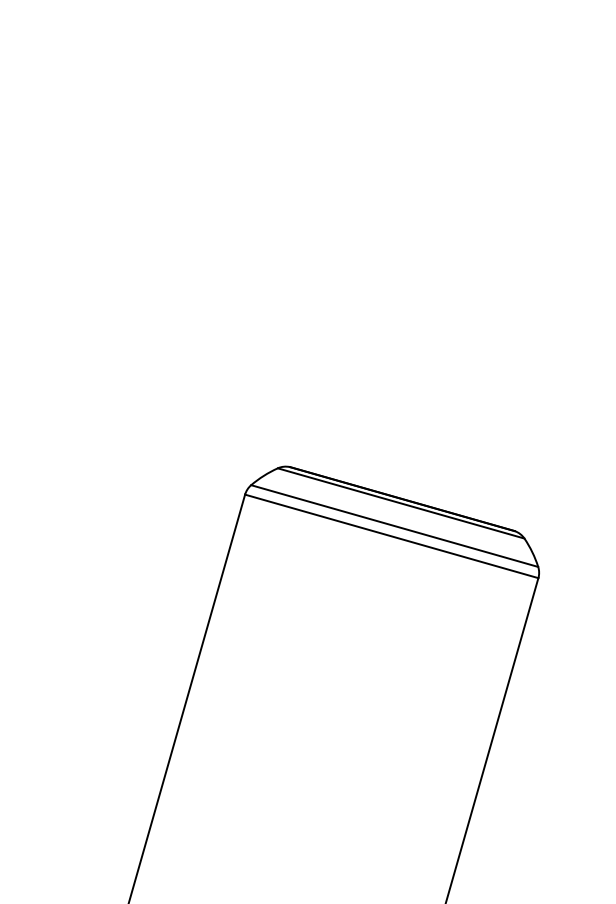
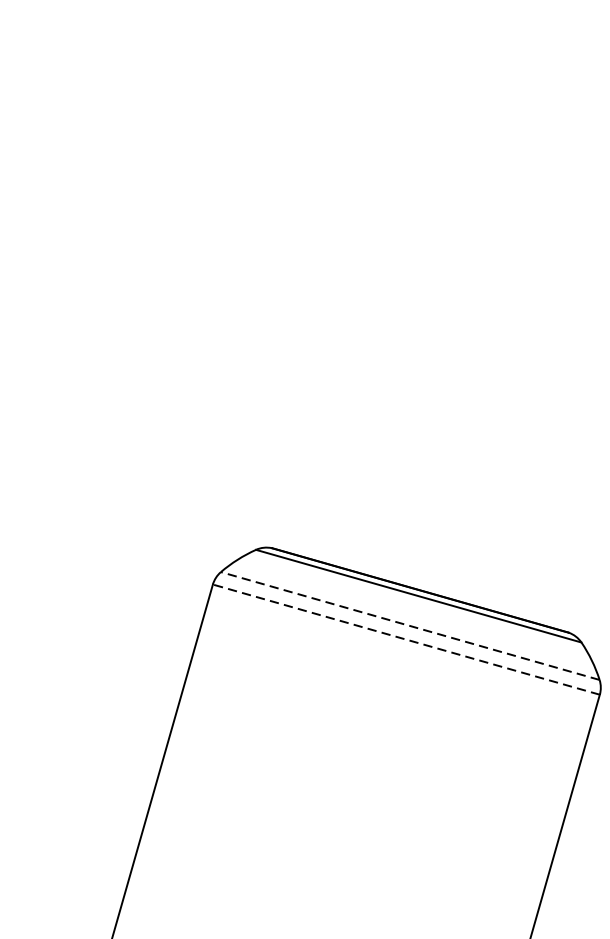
line: (394, 525) -> (409, 625), solid -> dashed
line: (391, 536) -> (406, 639), solid -> dashed

